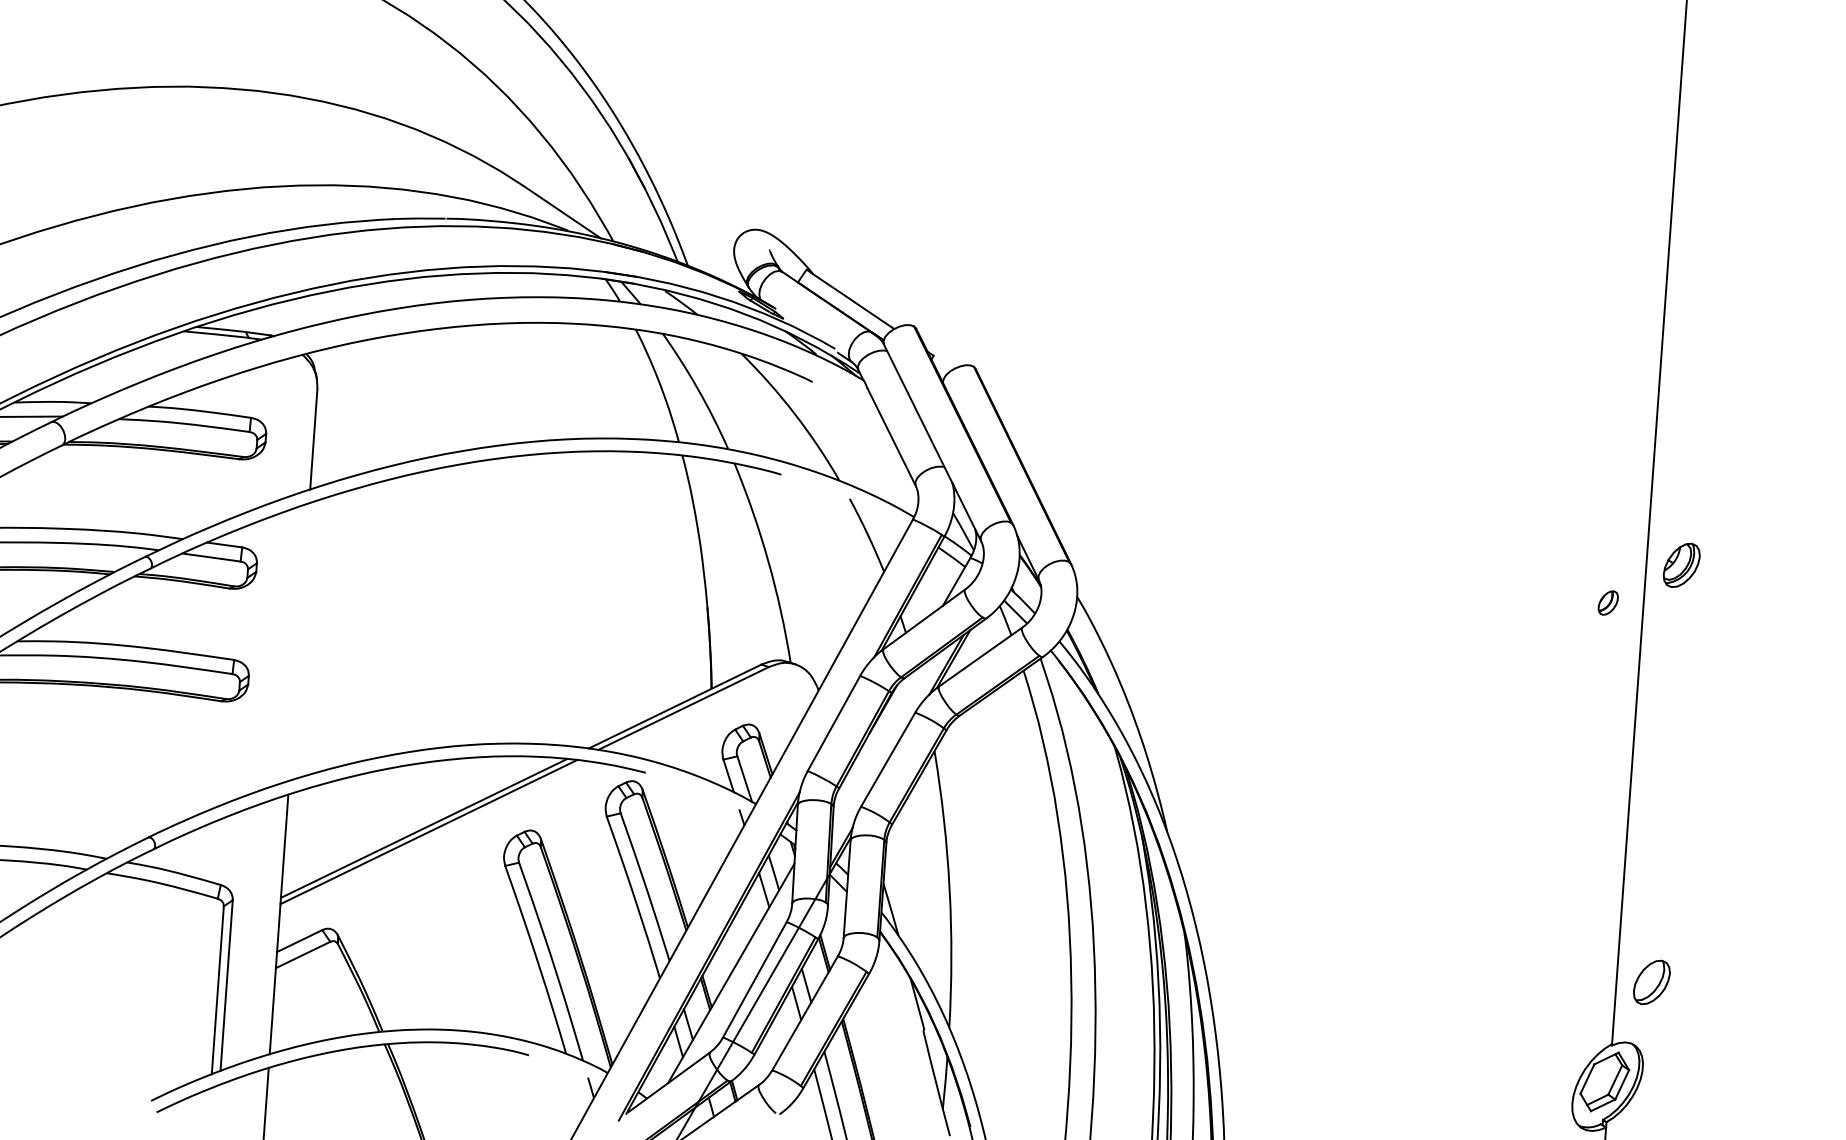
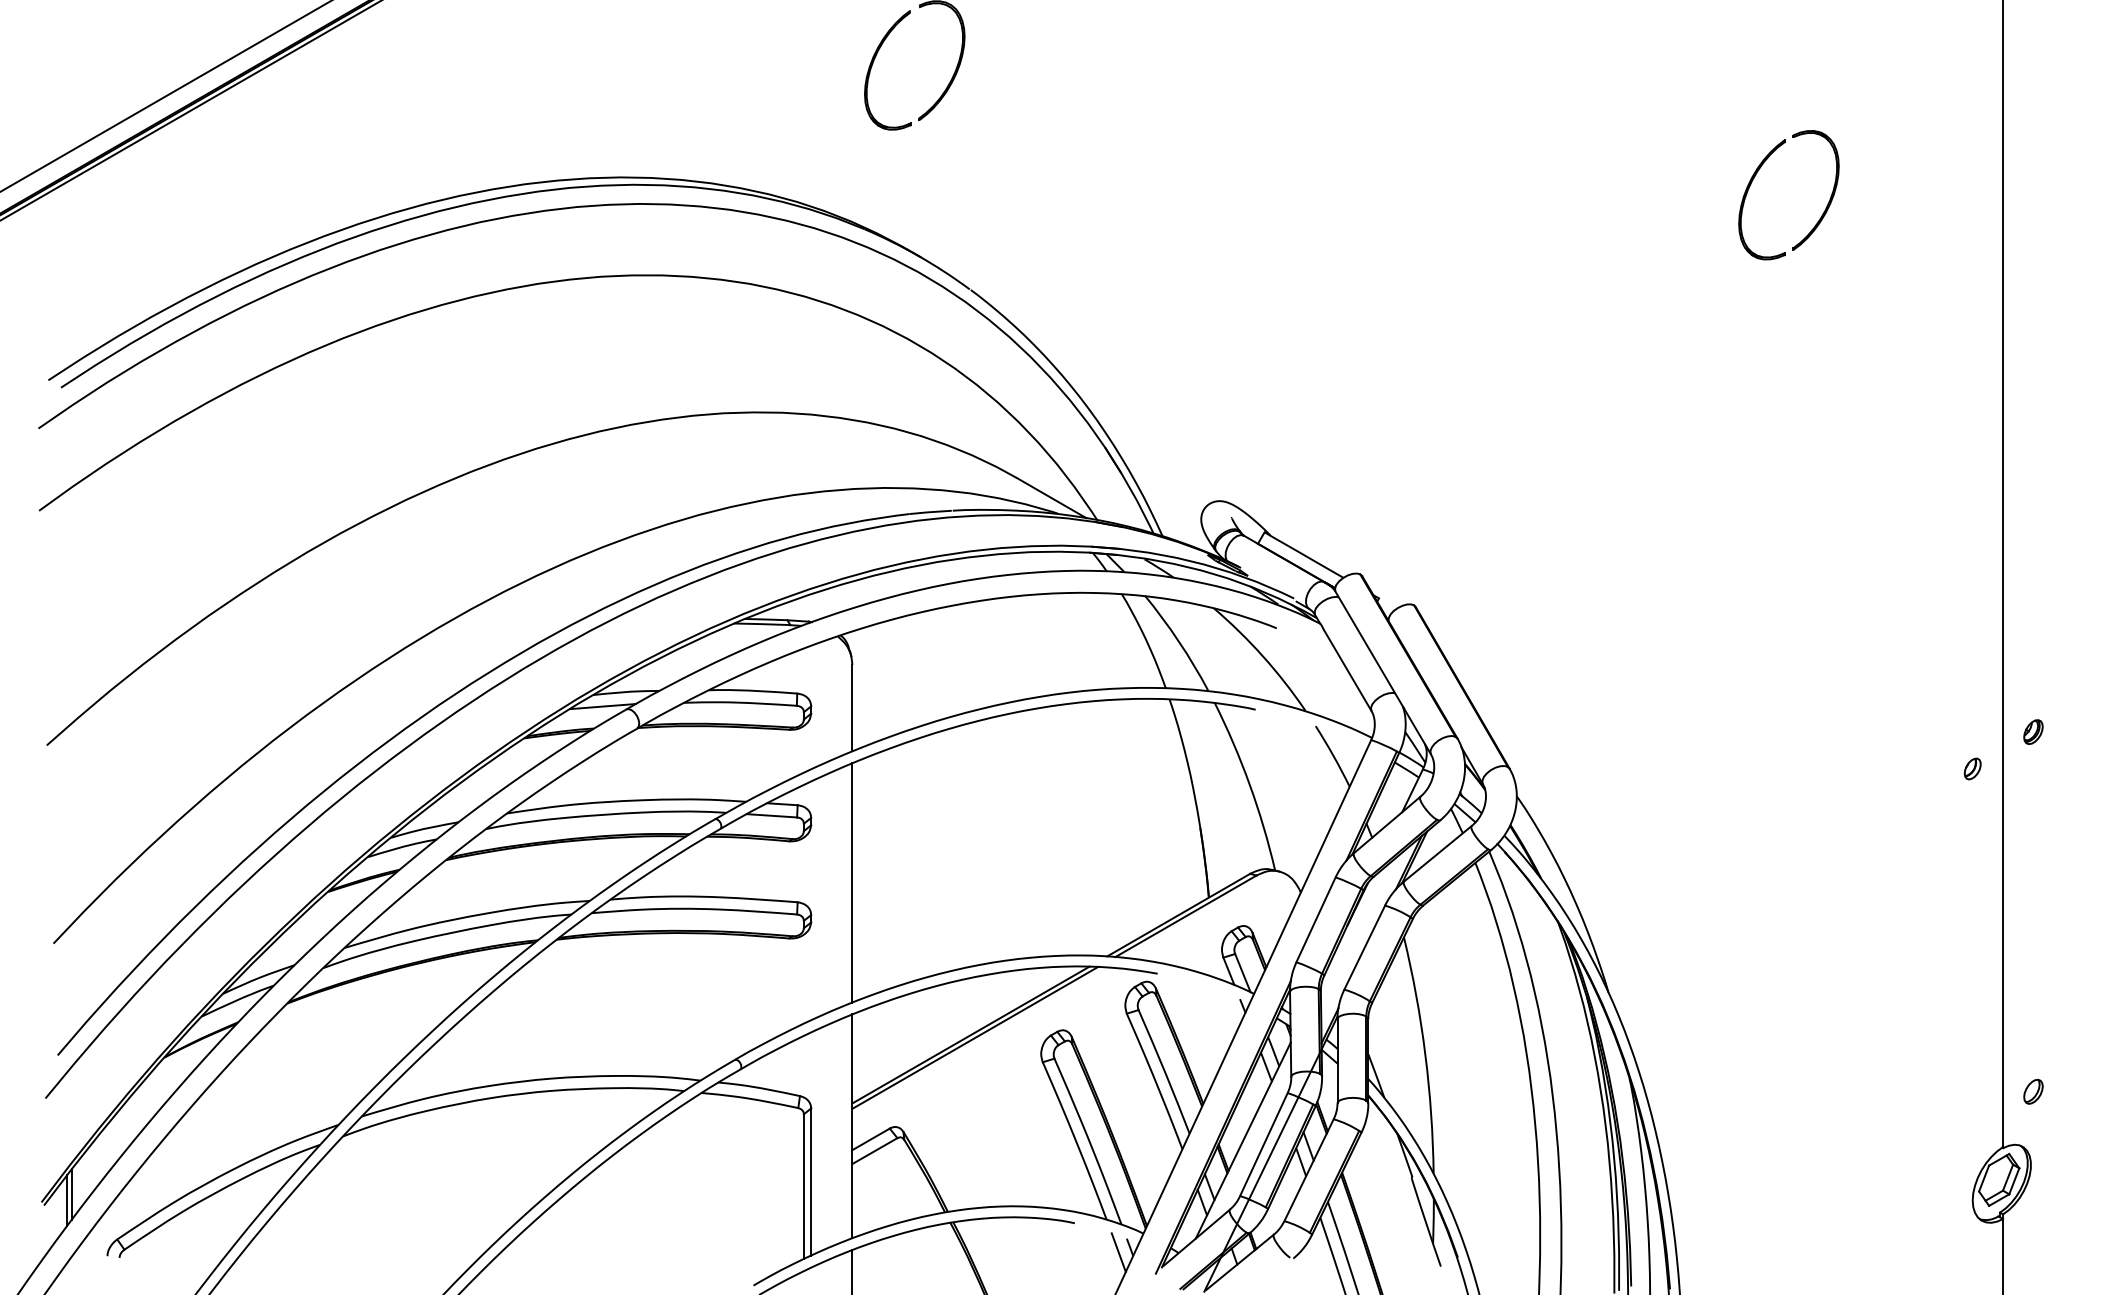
part: (1681, 564) -> (2033, 731), size x0.62
line: (299, 641) -> (852, 882), added
part: (1651, 982) -> (2033, 1091), size x0.62
line: (577, 1092) -> (1118, 1252), added

